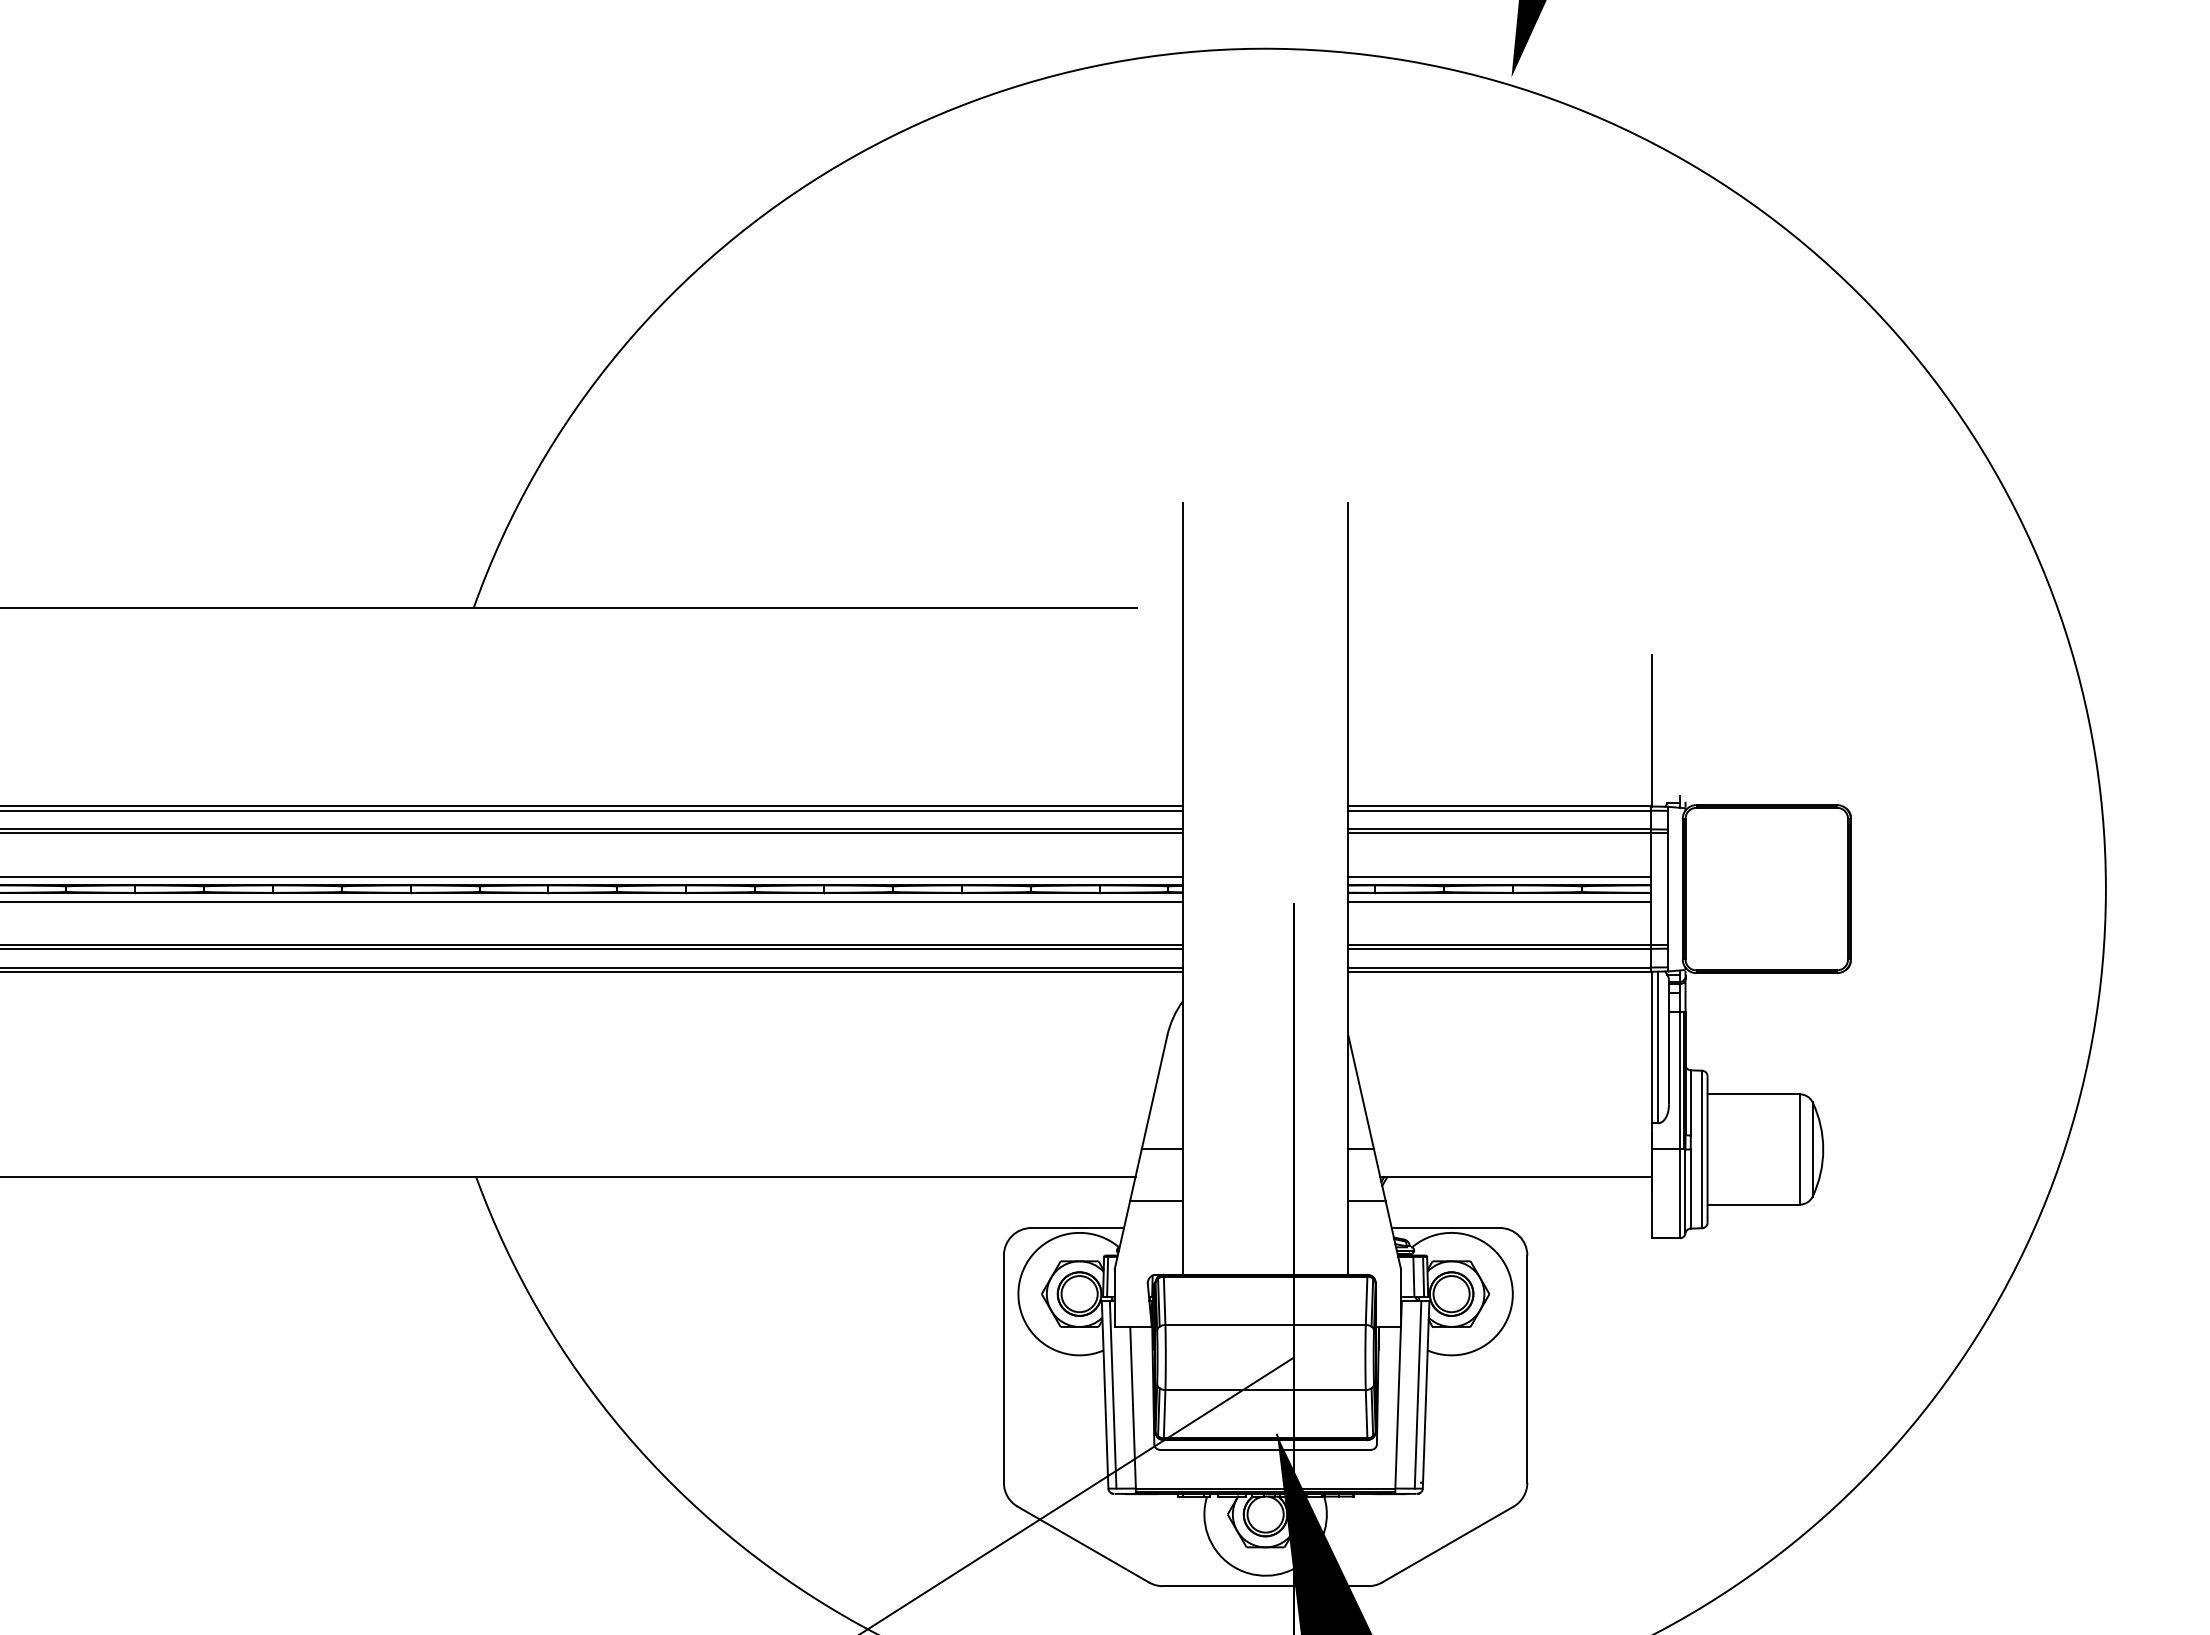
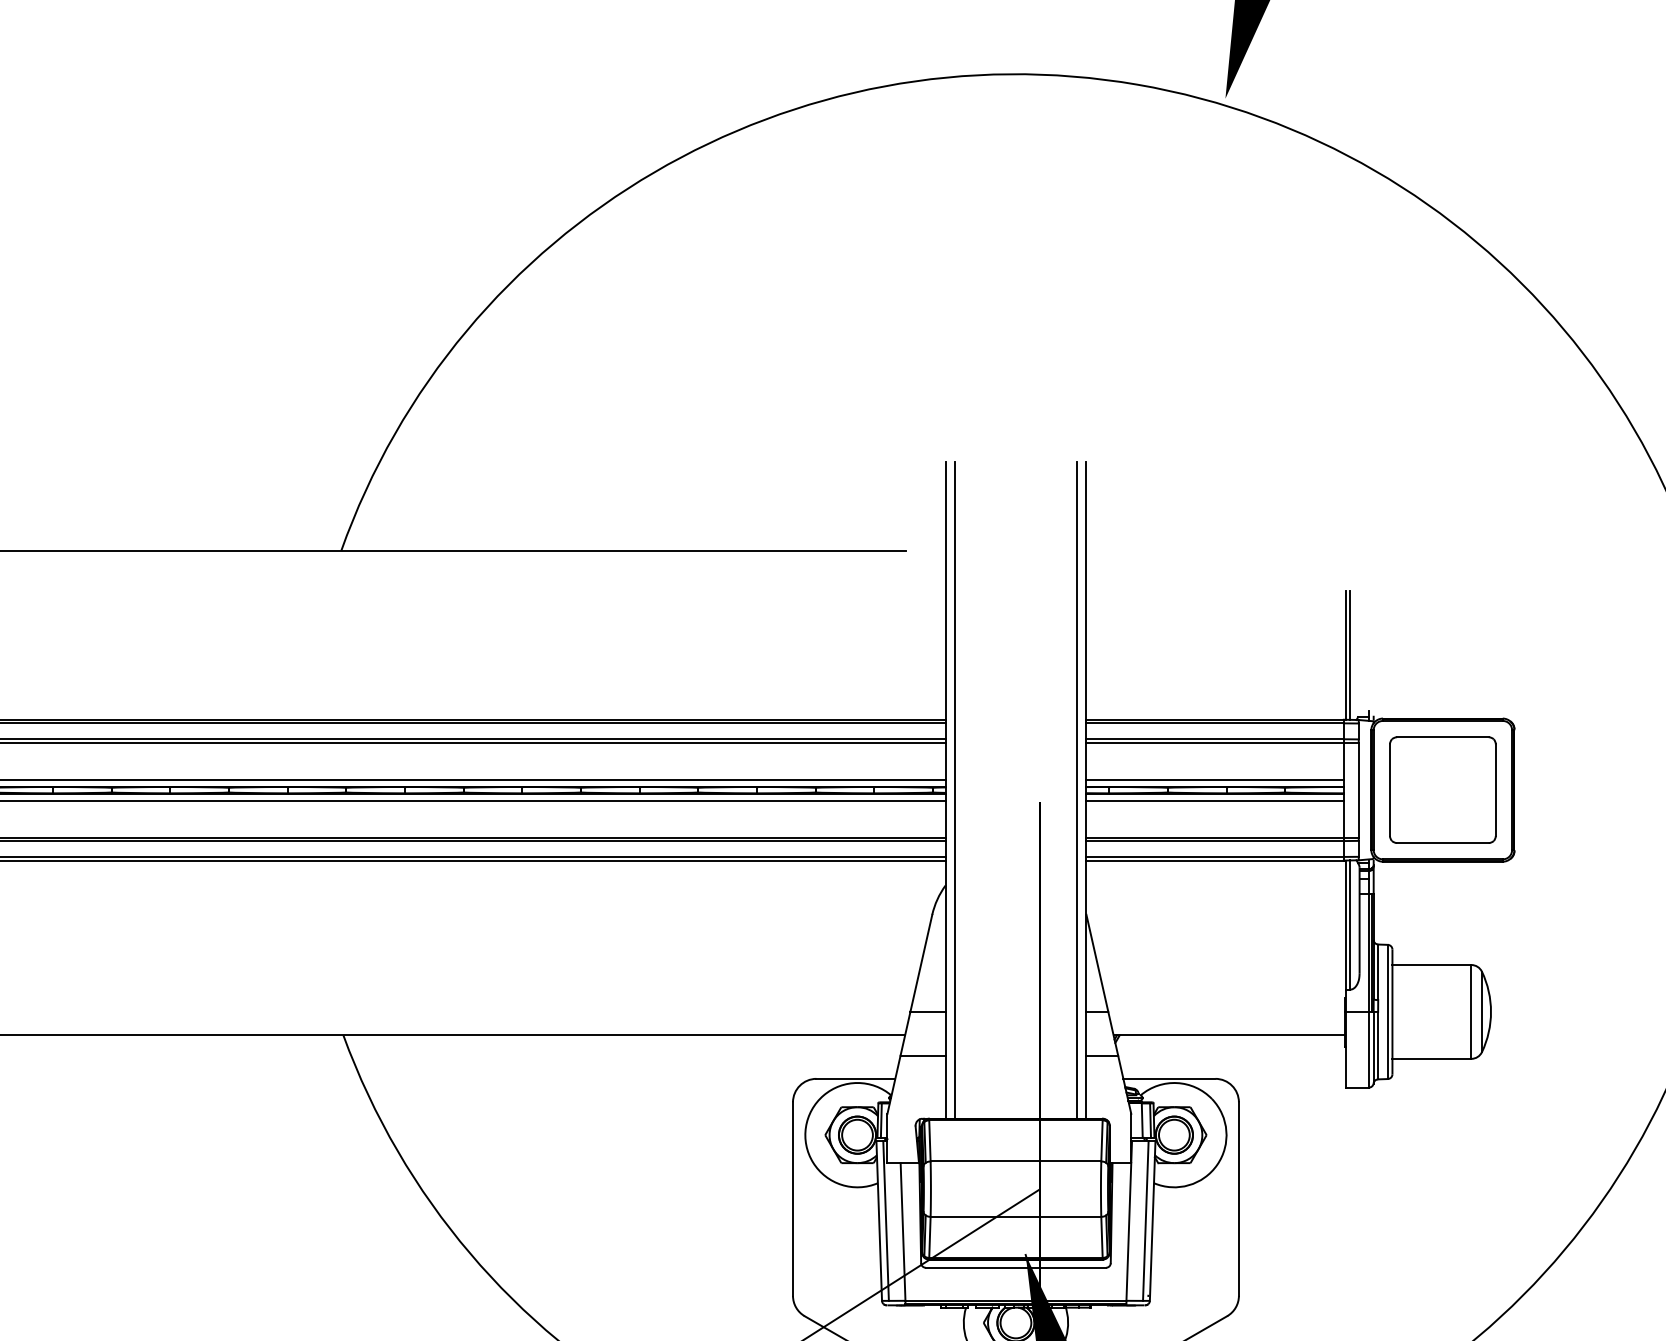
line: (1657, 730) -> (1349, 655), added
line: (1193, 888) -> (954, 789), added
line: (1337, 888) -> (1077, 789), added
part: (1766, 889) -> (1442, 790), added

